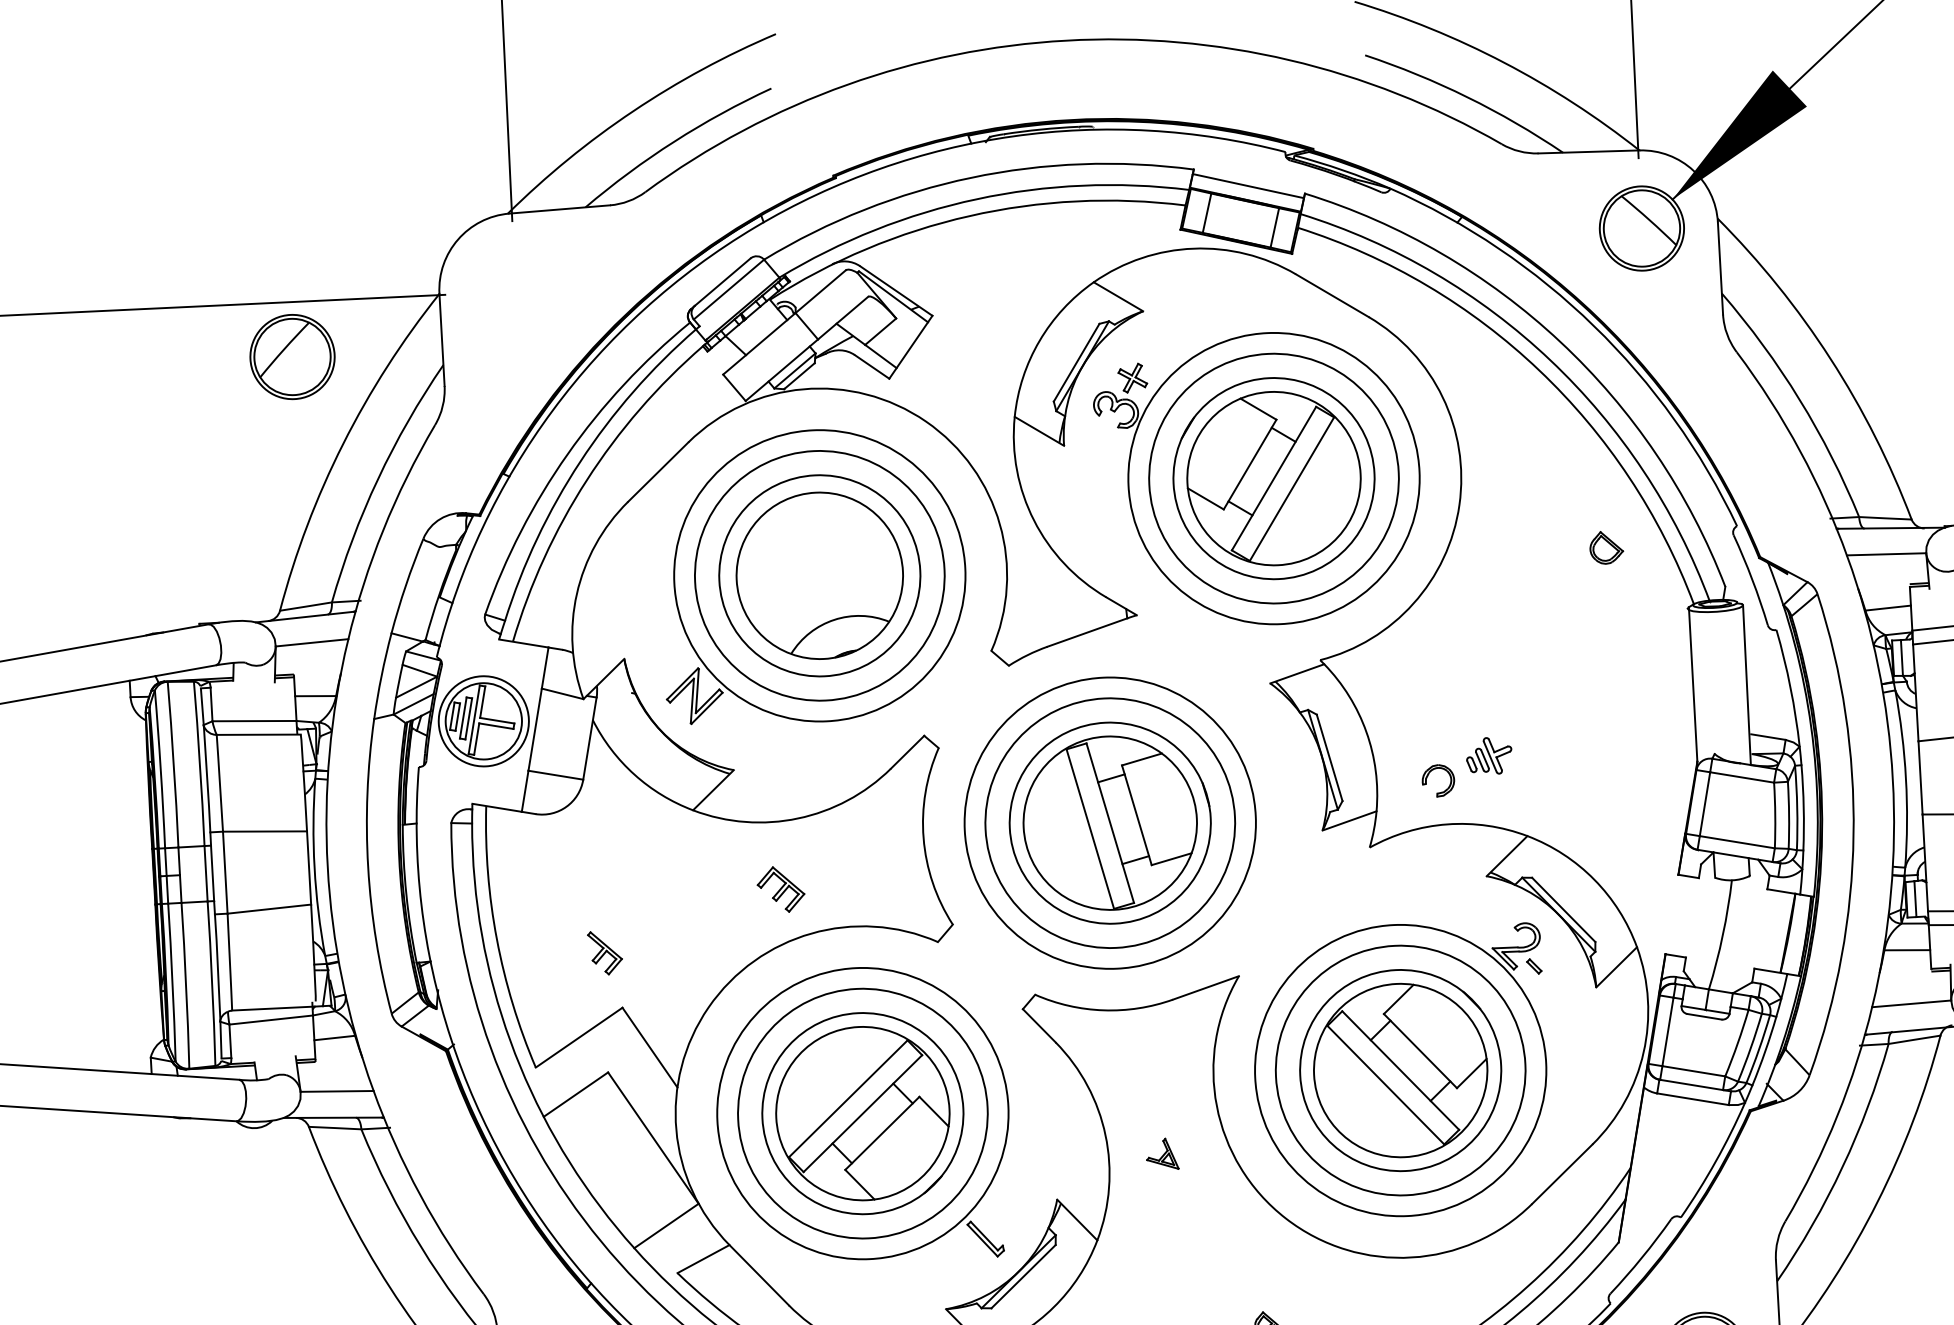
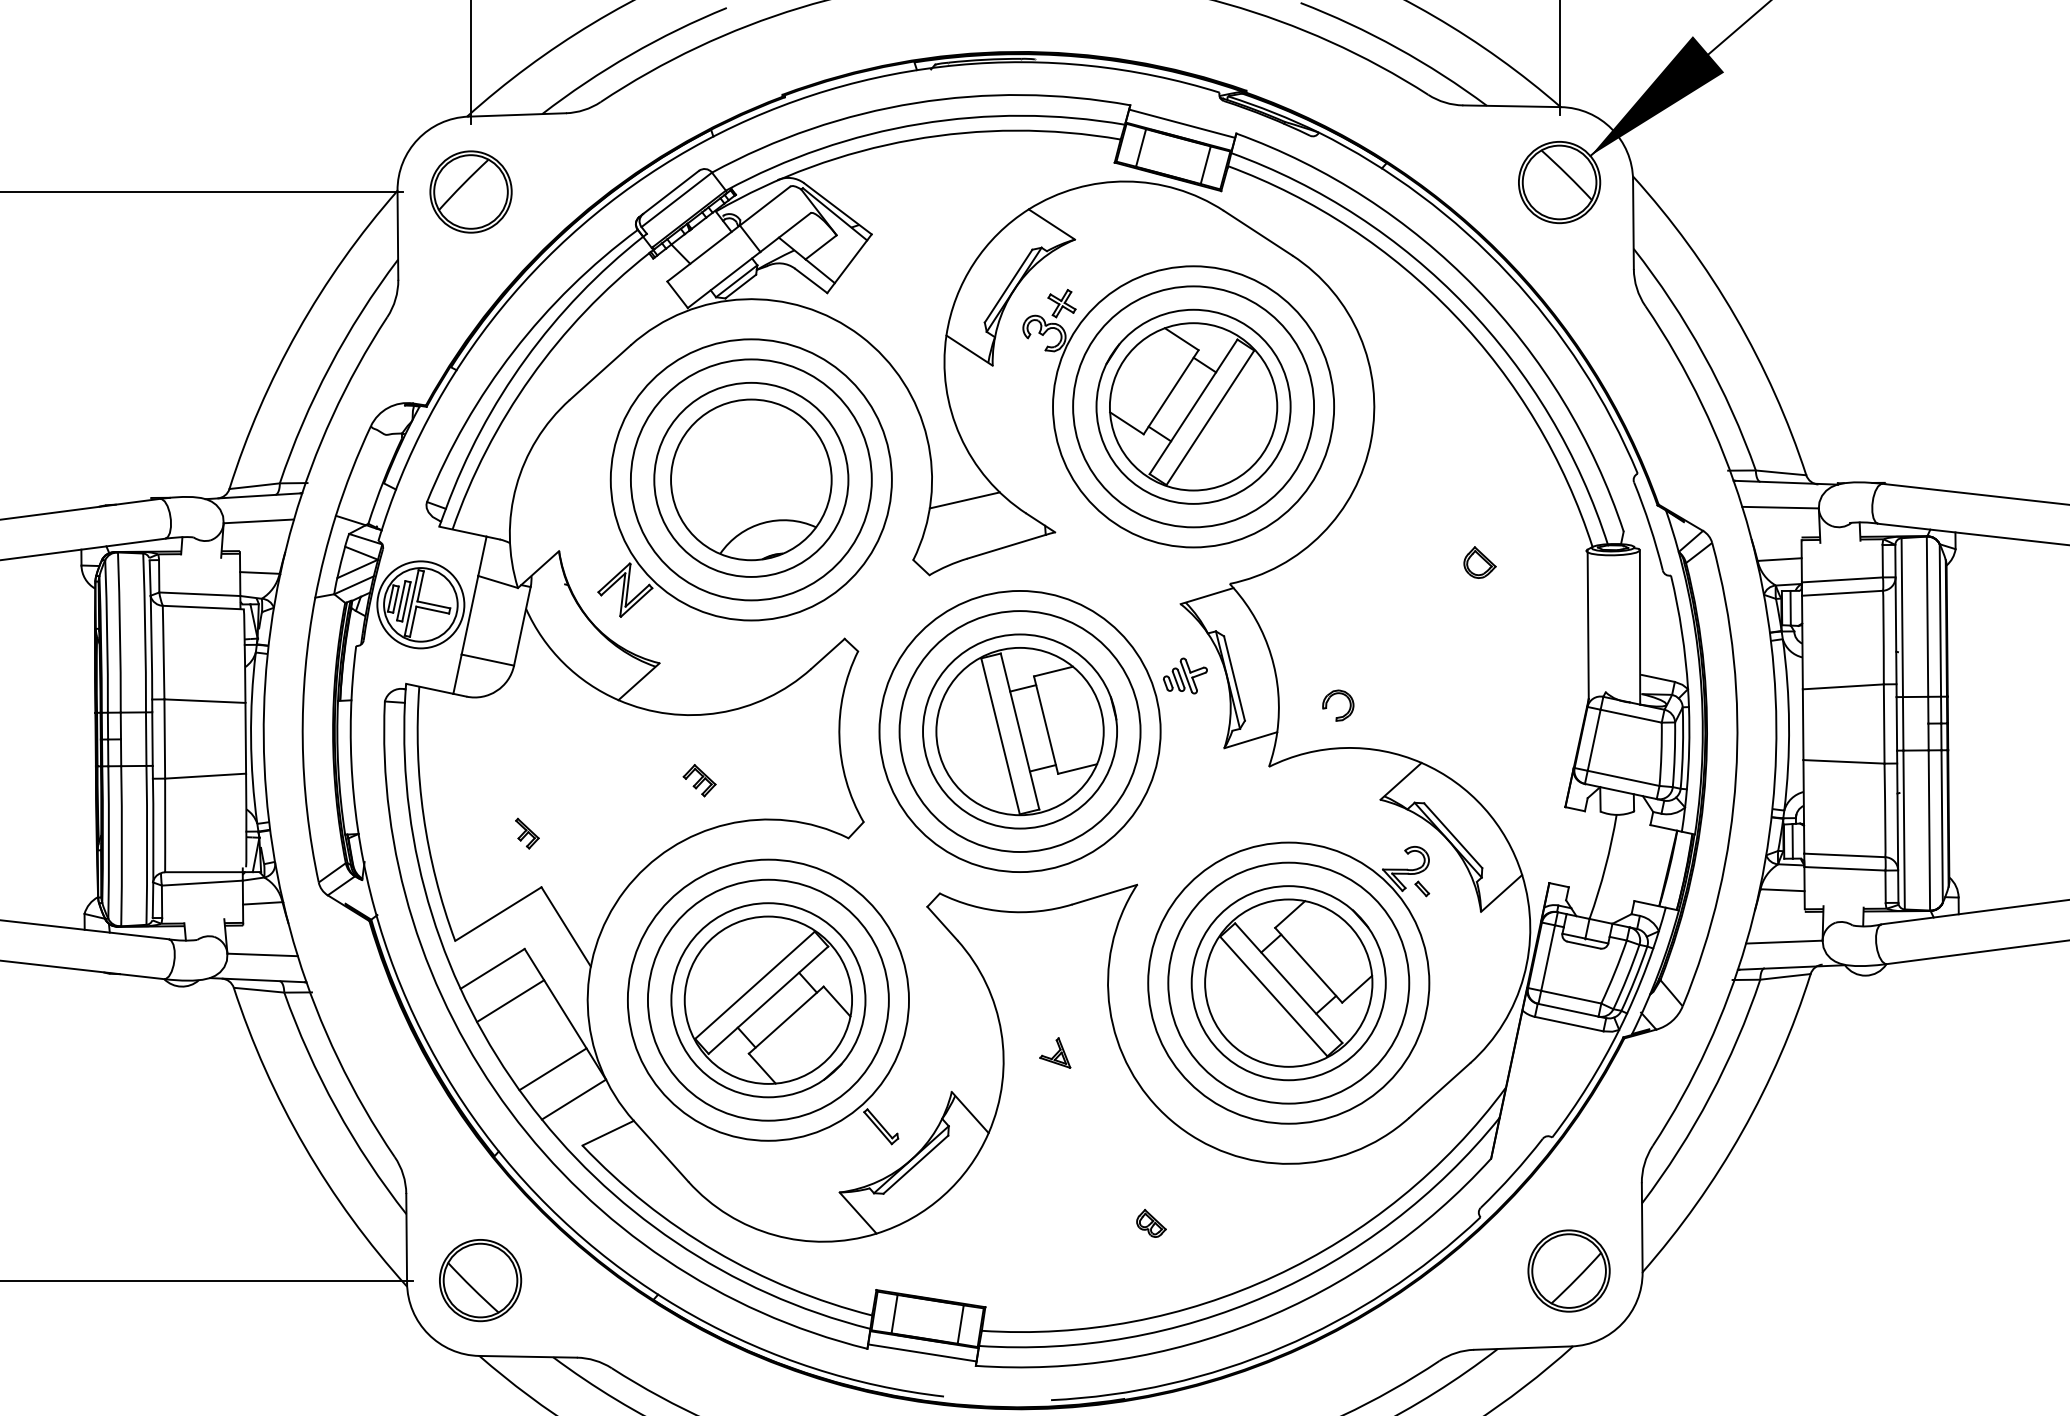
part: (291, 356) -> (470, 191), moved
part: (1606, 547) -> (1479, 562), moved
line: (1041, 586) -> (964, 500), added
part: (1489, 755) -> (1185, 675), moved
part: (780, 889) -> (699, 780), size x0.71
part: (605, 952) -> (527, 833), size x0.71
line: (595, 1126) -> (510, 1000), added
line: (642, 1195) -> (552, 1069), added

